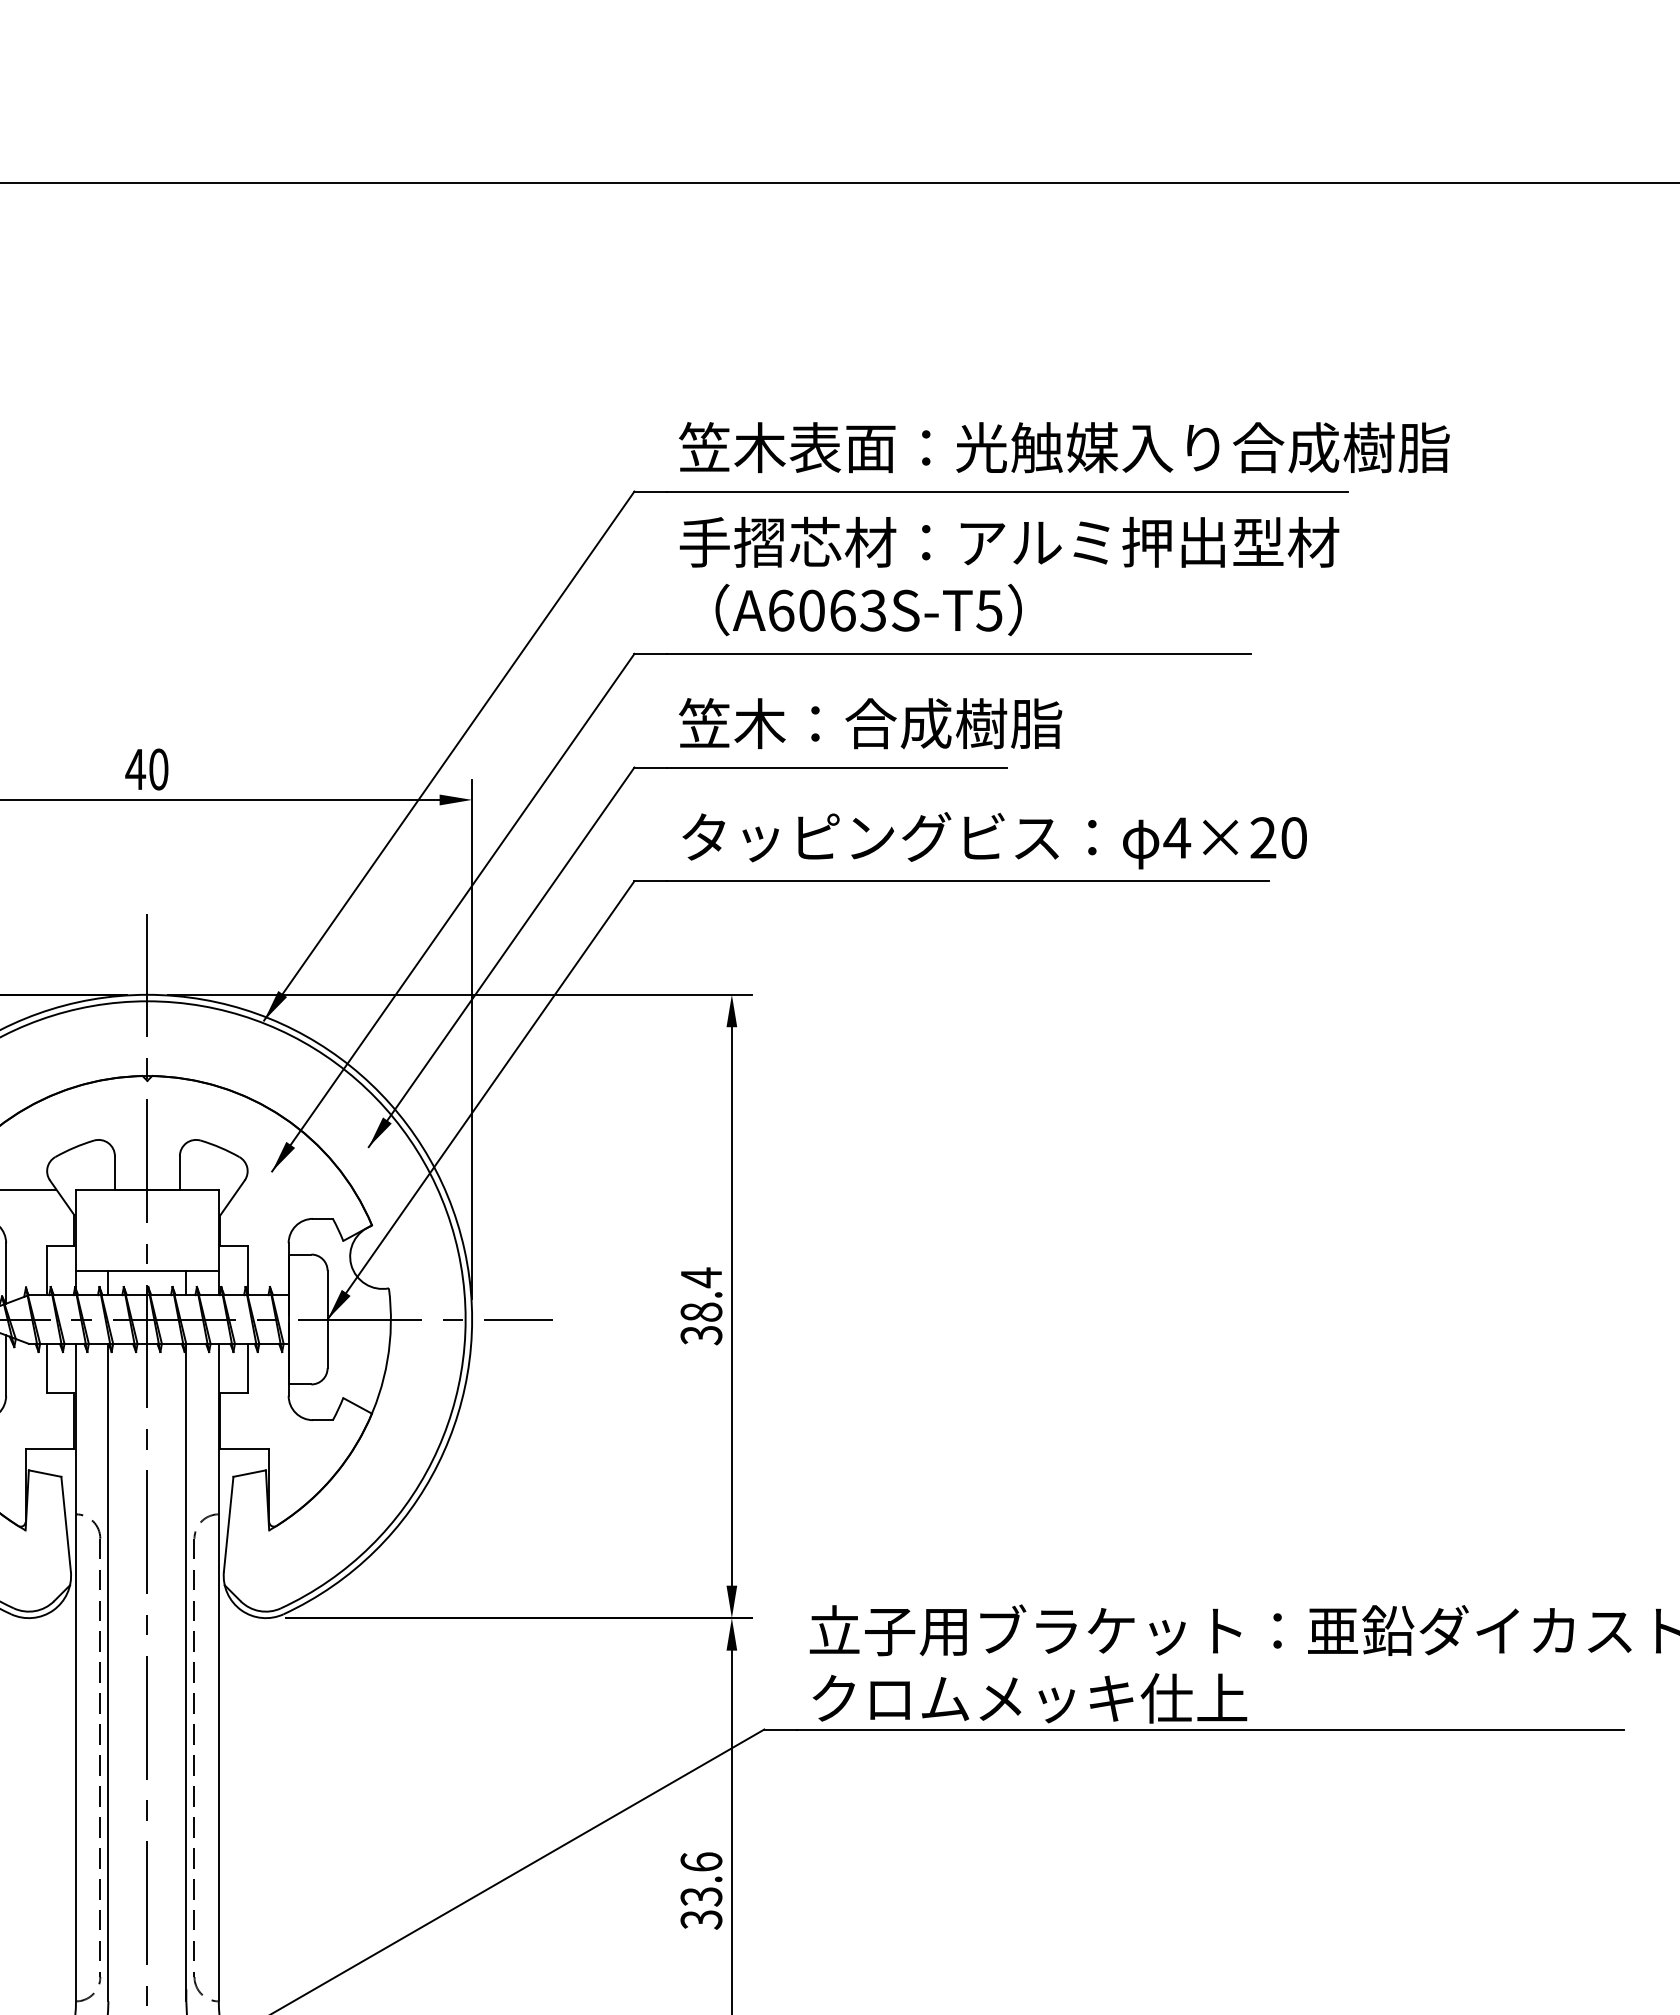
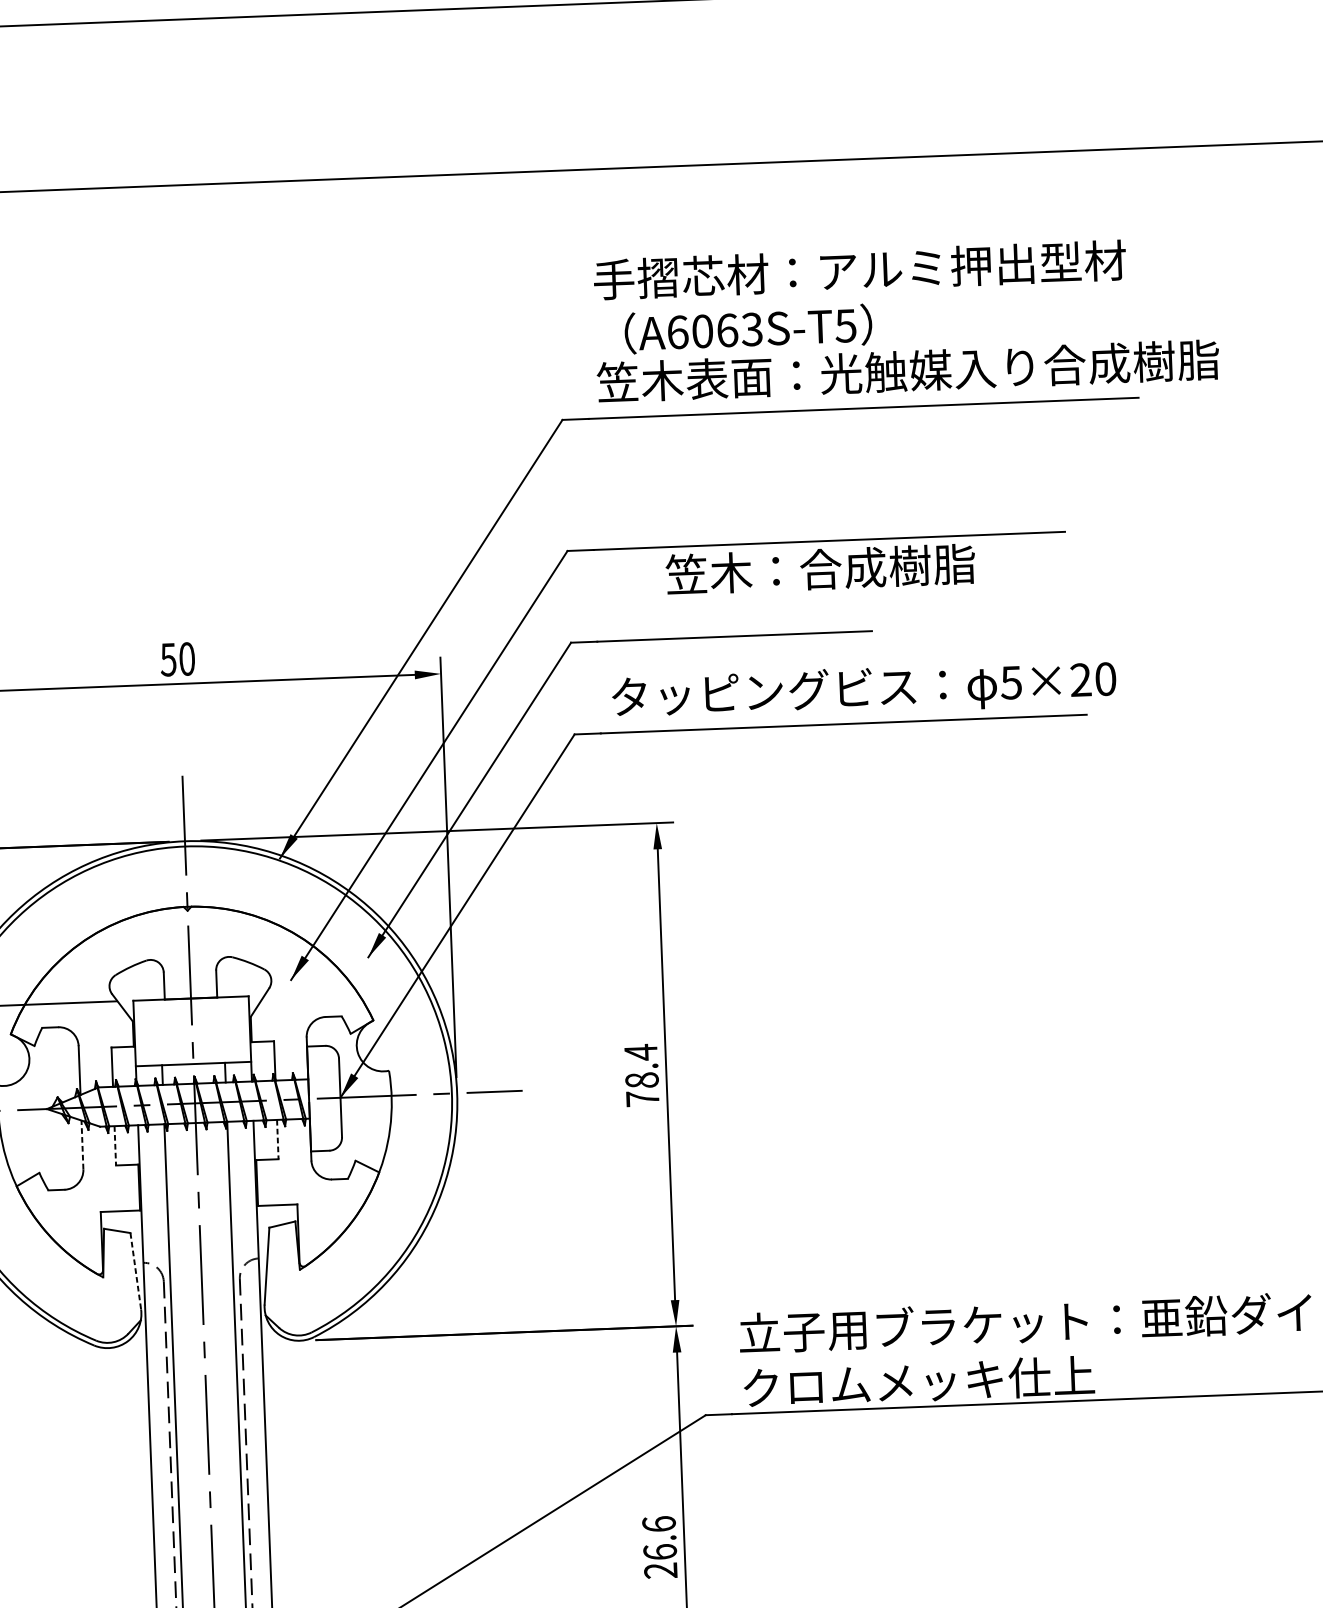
text: (1009, 576) -> (861, 297), moved
text: (870, 723) -> (820, 569), moved
text: (135, 769) -> (168, 659), 40 -> 50
text: (1177, 837) -> (1011, 682), 4×20 -> 5×20
text: (701, 1335) -> (642, 1099), 38.4 -> 78.4
line: (6, 1365) -> (82, 1144), solid -> dashed
line: (46, 1368) -> (115, 1146), solid -> dashed
line: (248, 1368) -> (278, 1139), solid -> dashed
line: (66, 1524) -> (136, 1271), solid -> dashed
text: (701, 1908) -> (660, 1561), 33.6 -> 26.6

